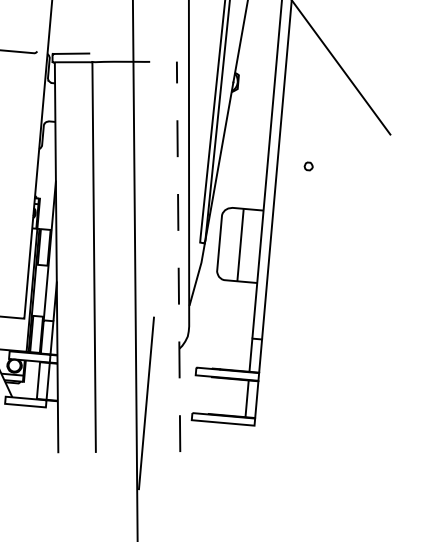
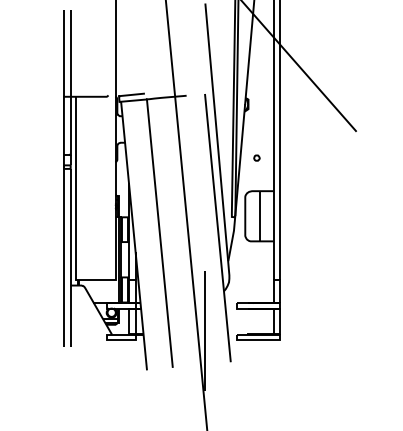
part: (308, 165) -> (256, 157), moved
line: (177, 257) -> (217, 228), dashed -> solid

